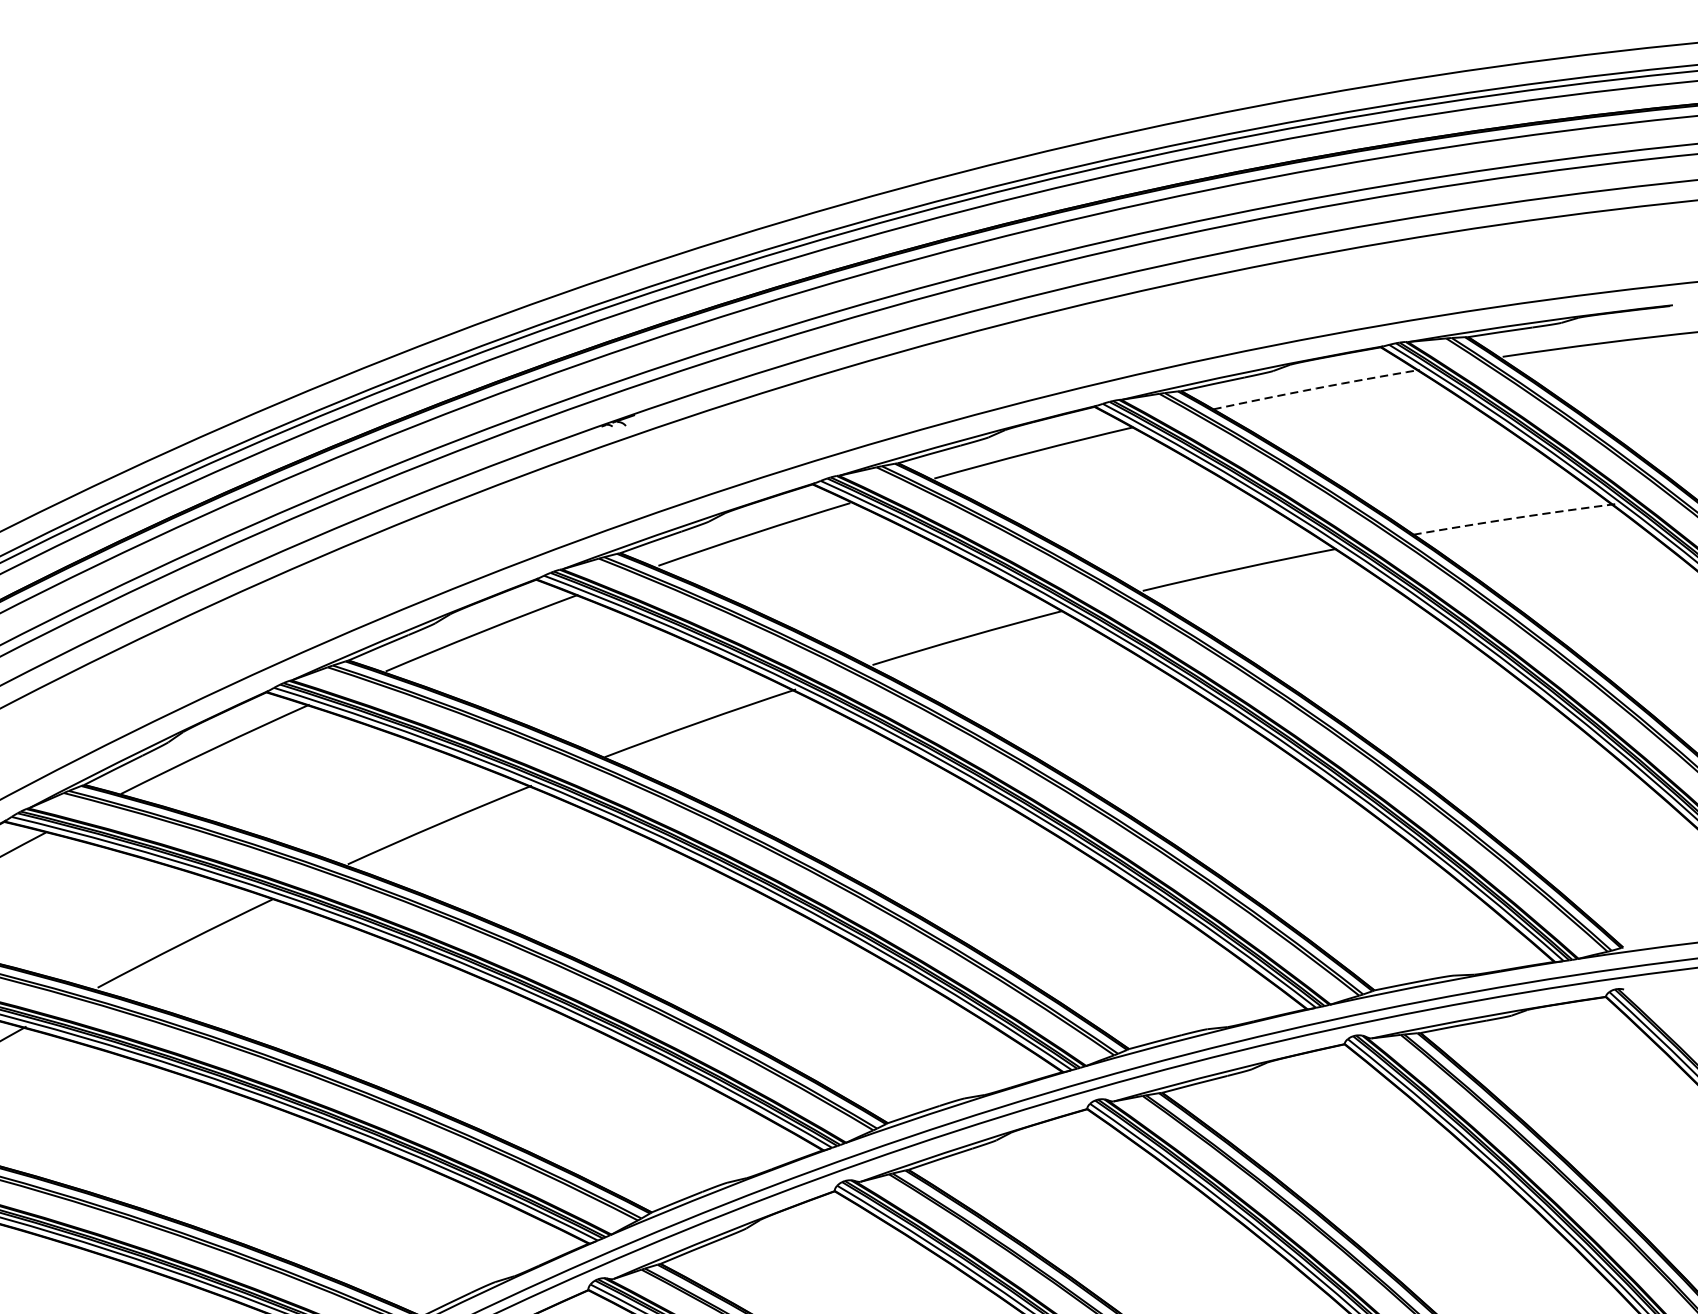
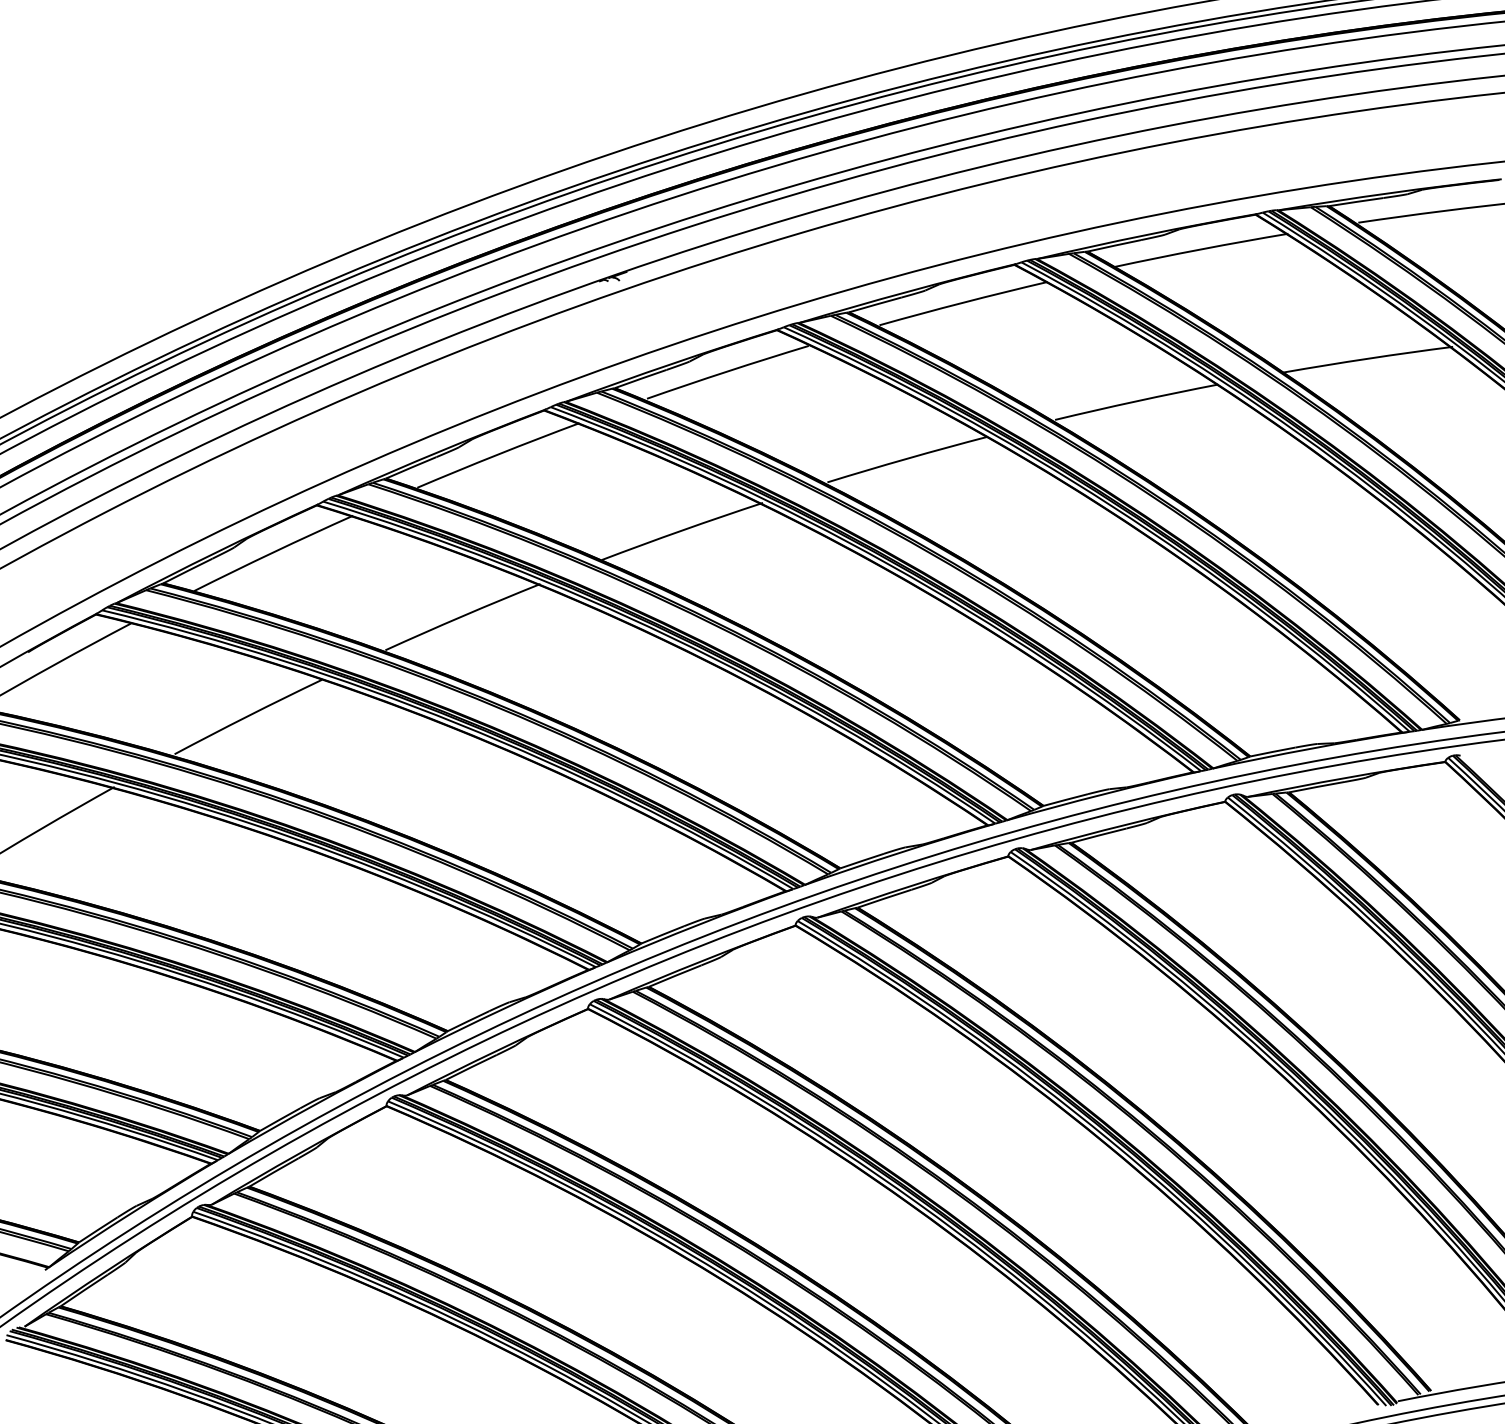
arc: (1316, 388) -> (1201, 249), dashed -> solid
arc: (1514, 518) -> (1368, 358), dashed -> solid

